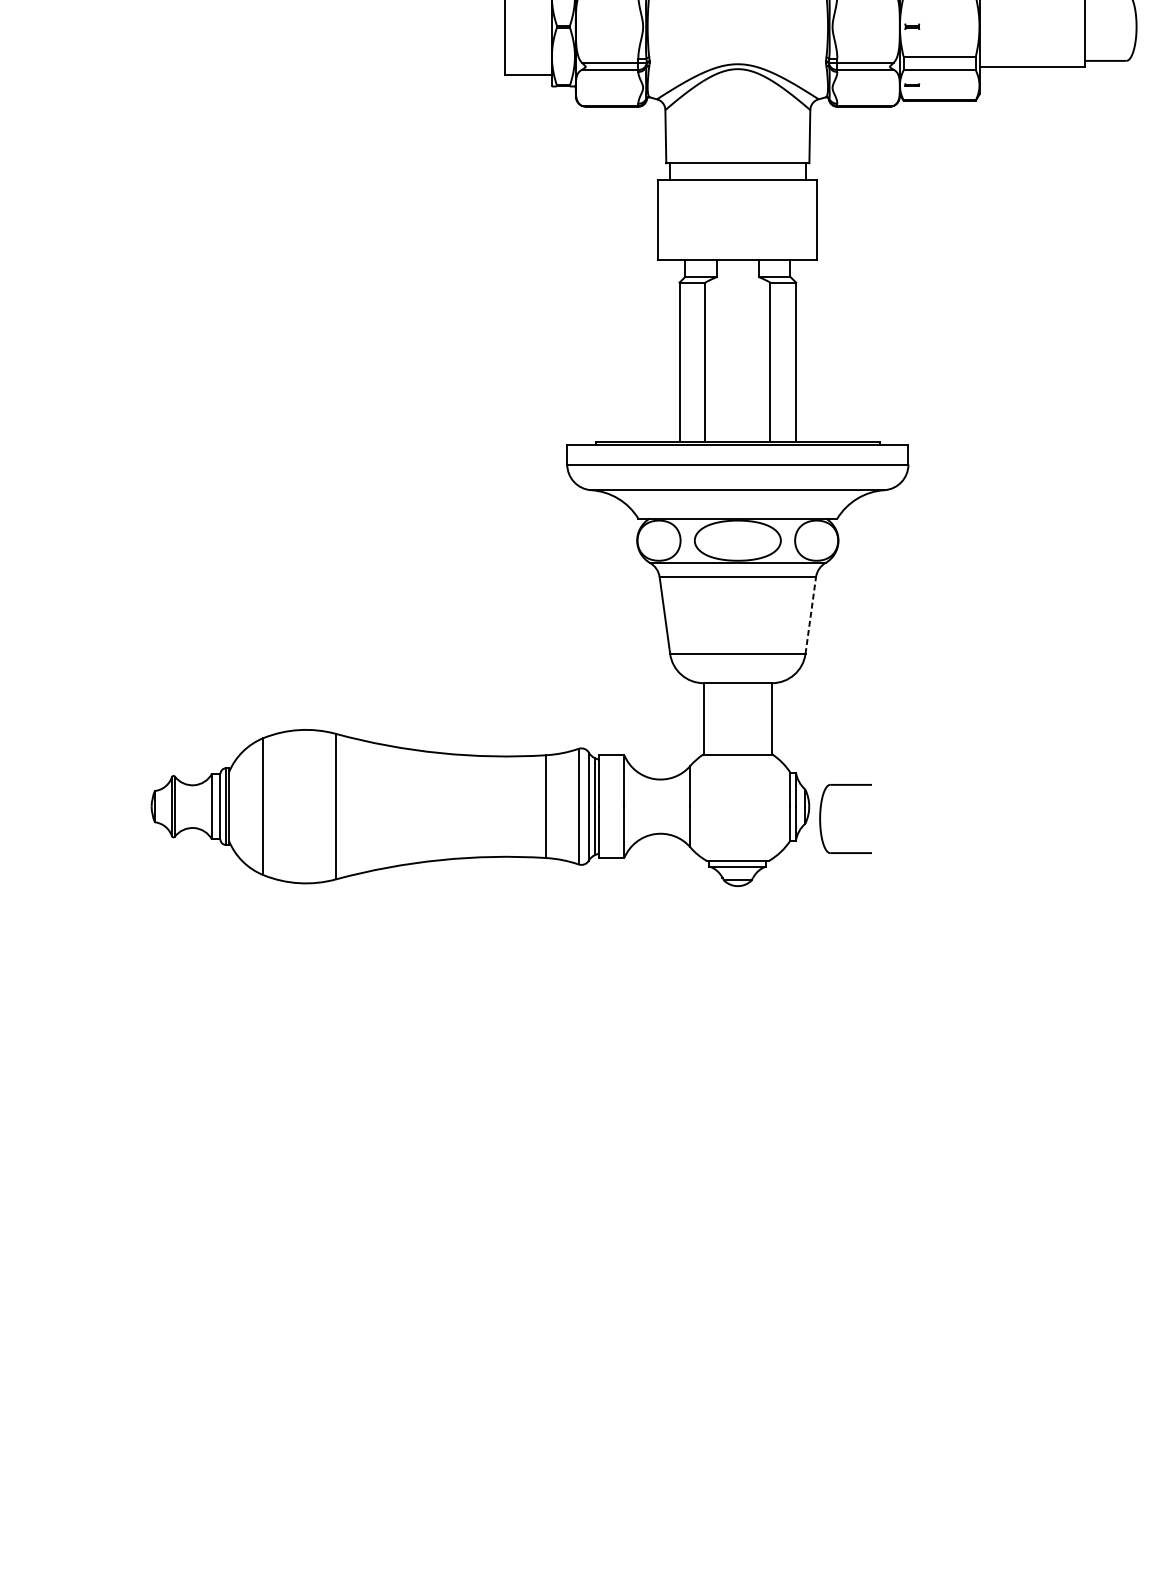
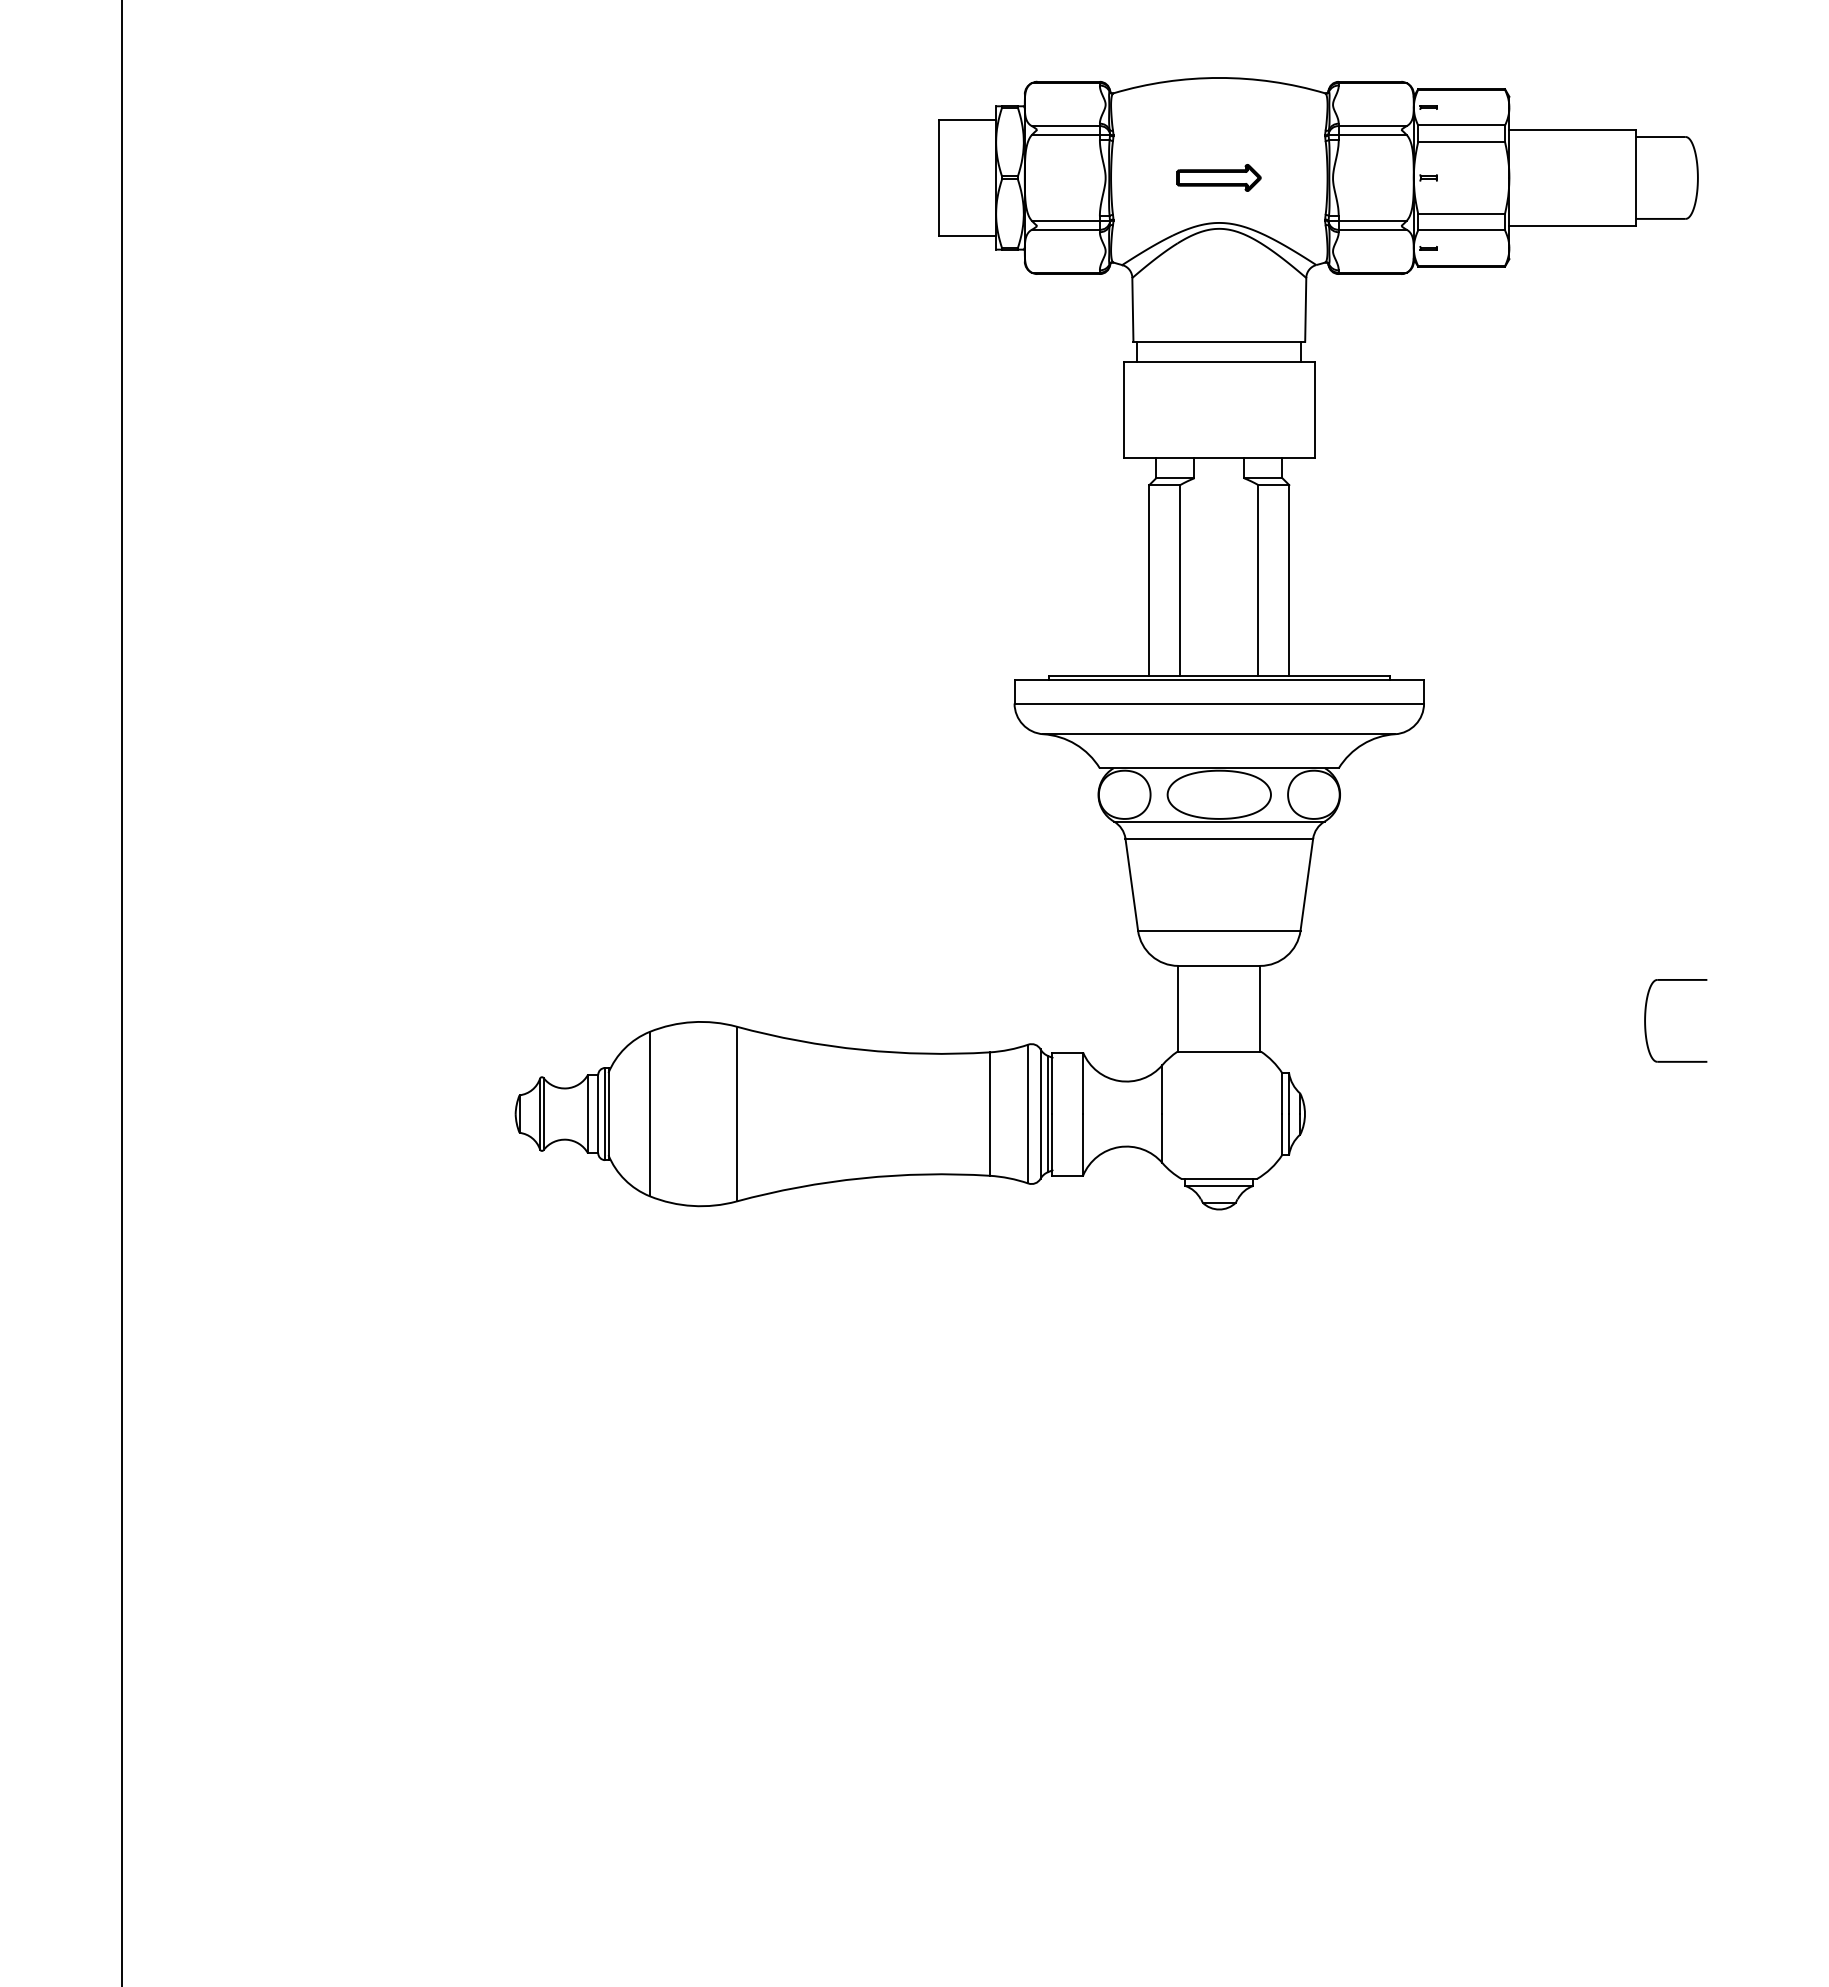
part: (737, 26) -> (1218, 177), added
line: (810, 615) -> (1306, 884), dashed -> solid
part: (821, 814) -> (1646, 1015), moved

